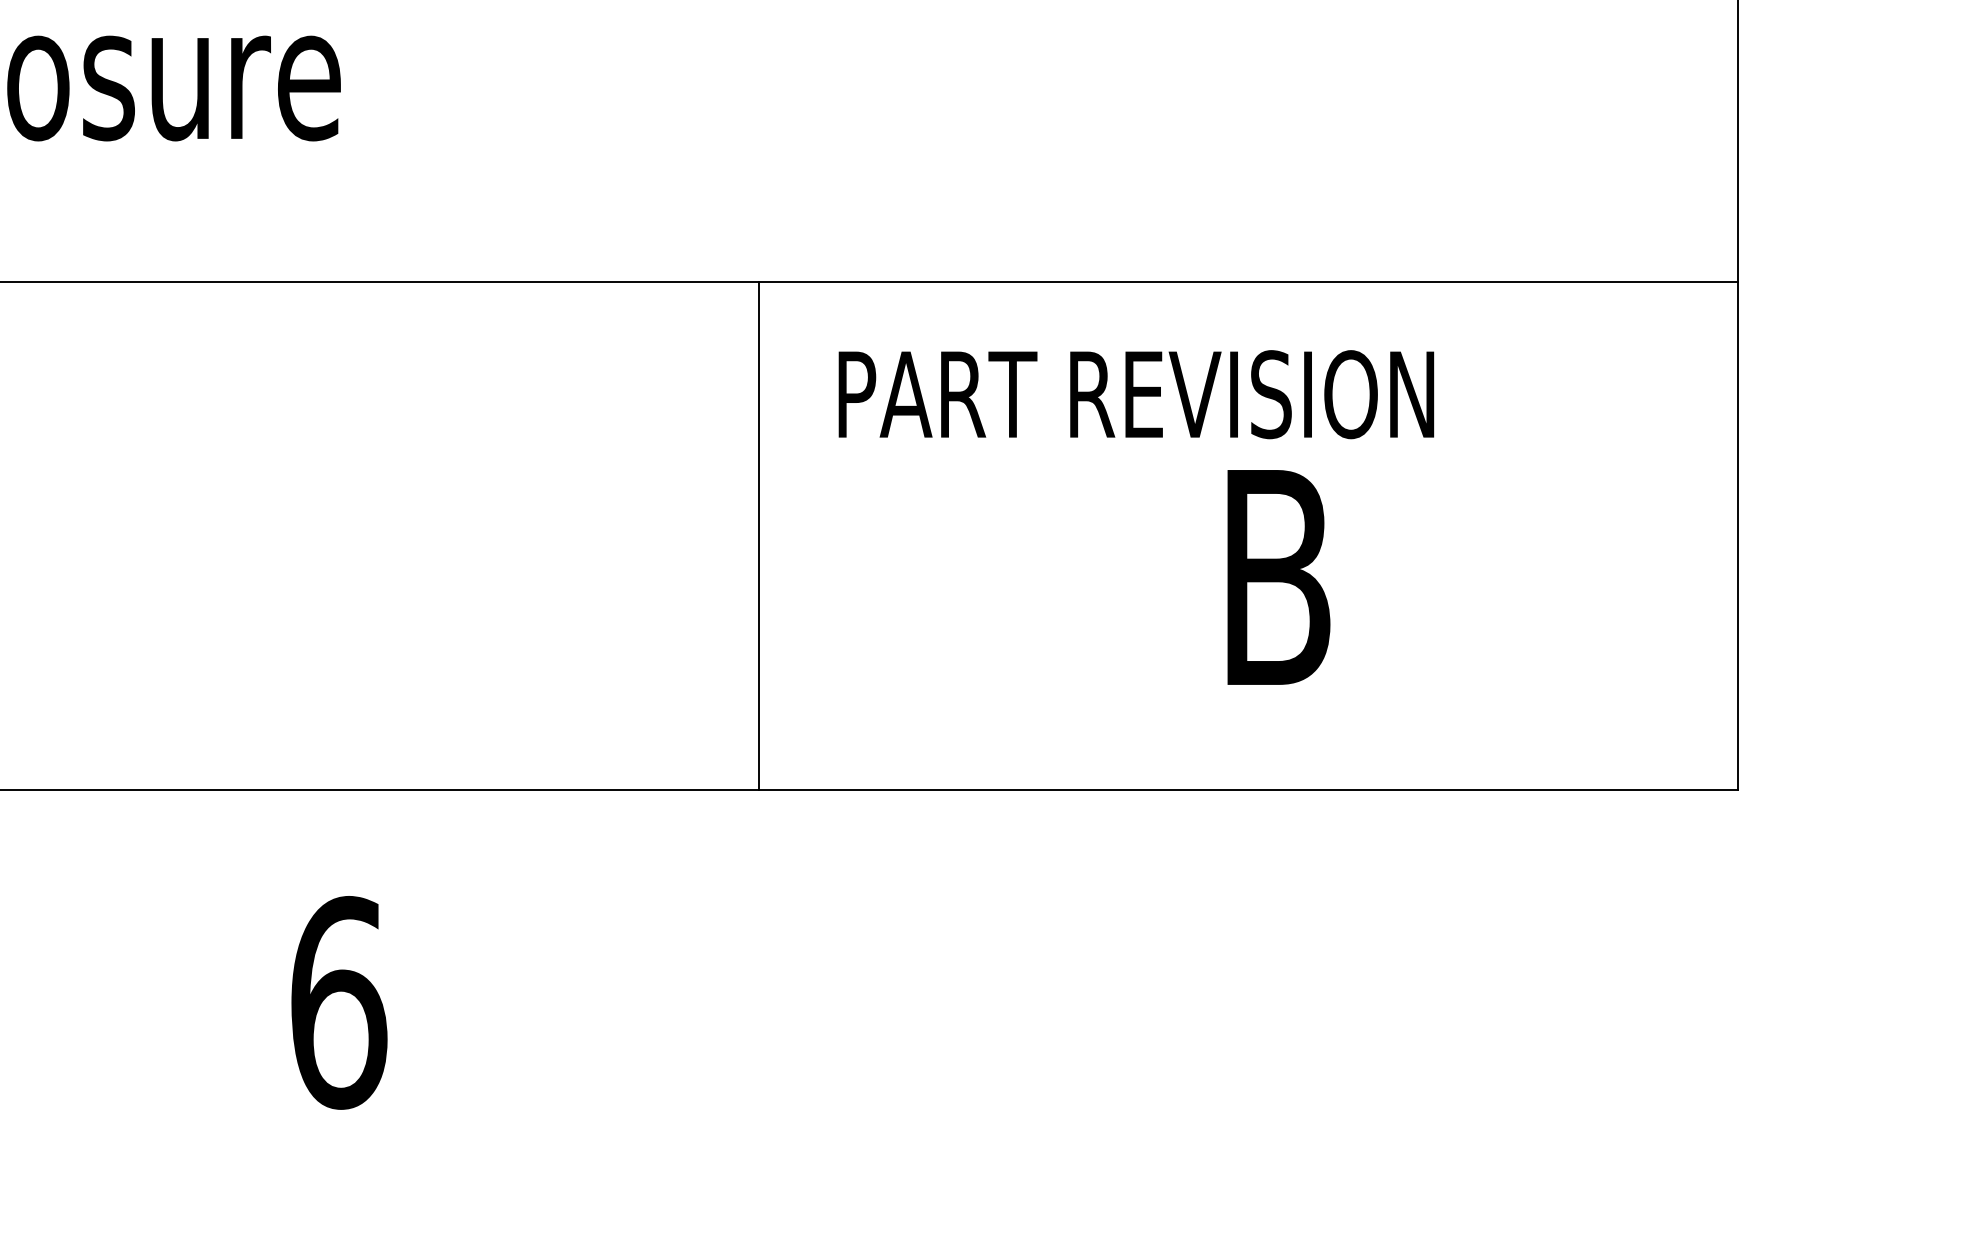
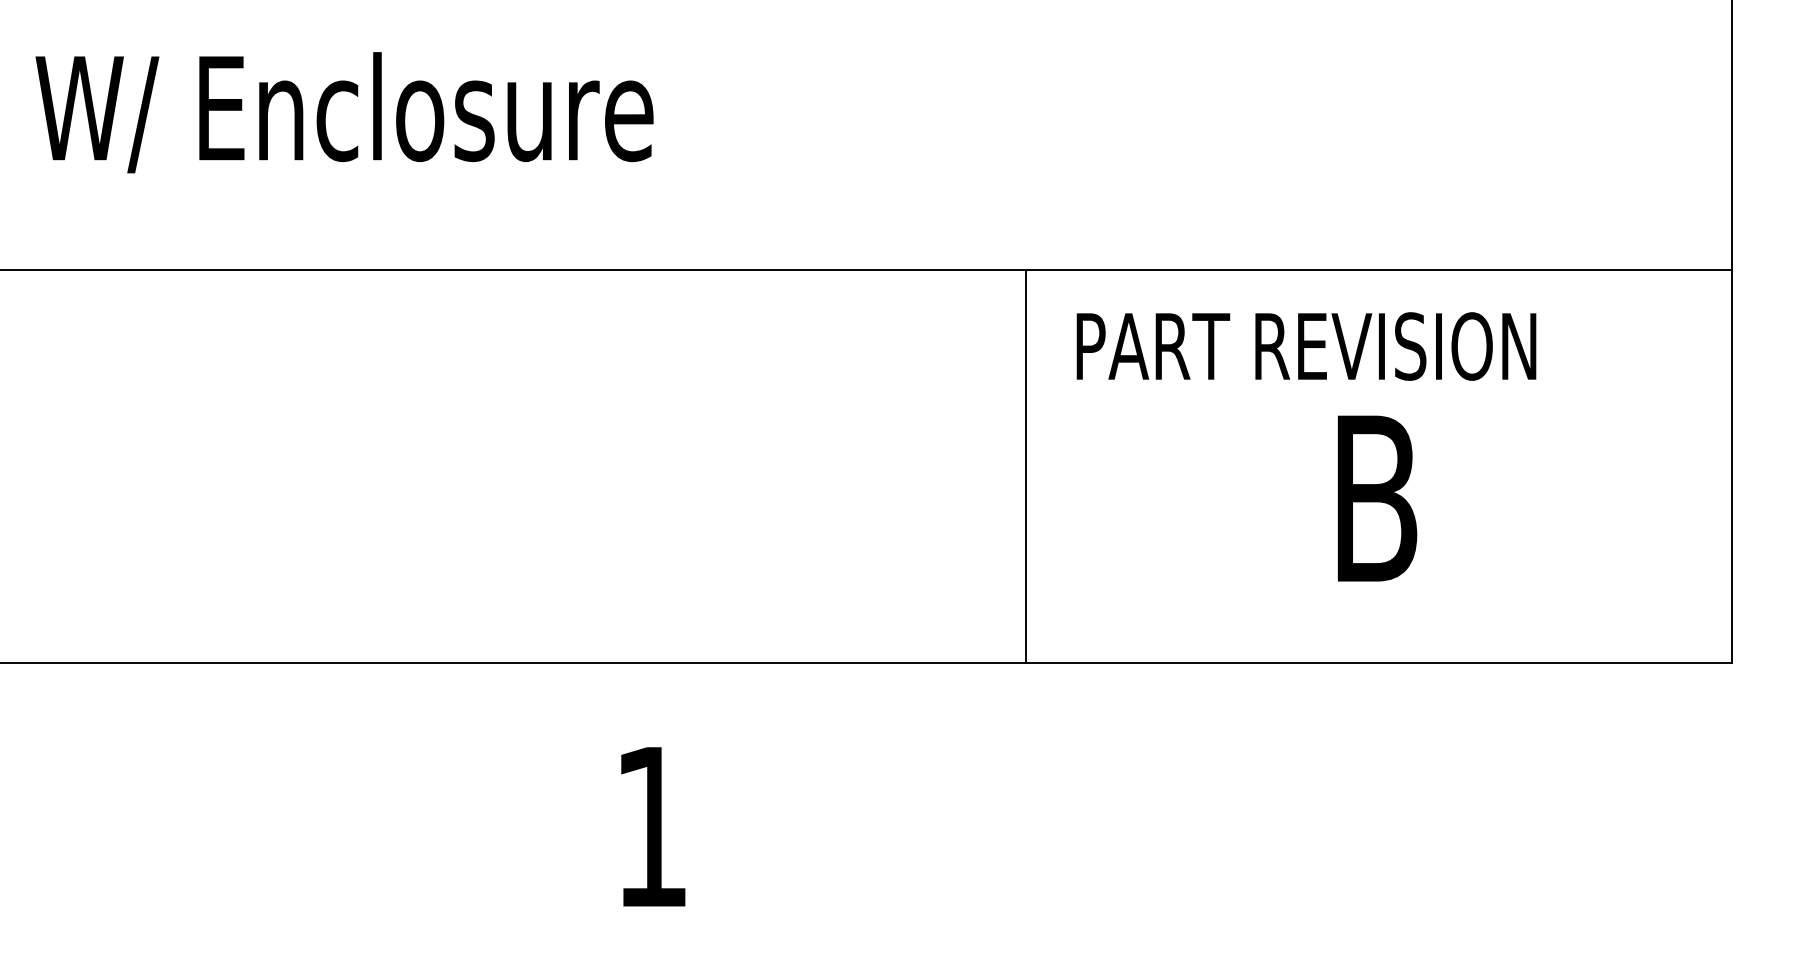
text: (1136, 394) -> (1306, 346), moved
line: (759, 535) -> (1026, 466), moved
text: (339, 1002) -> (652, 826), 6 -> 1

